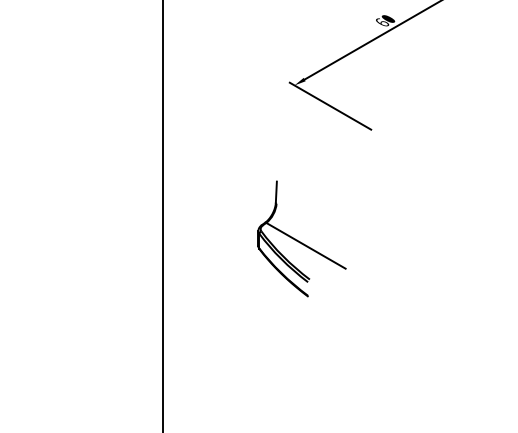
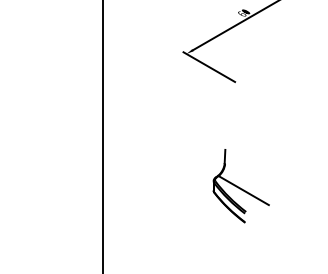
part: (300, 239) -> (240, 186), moved

